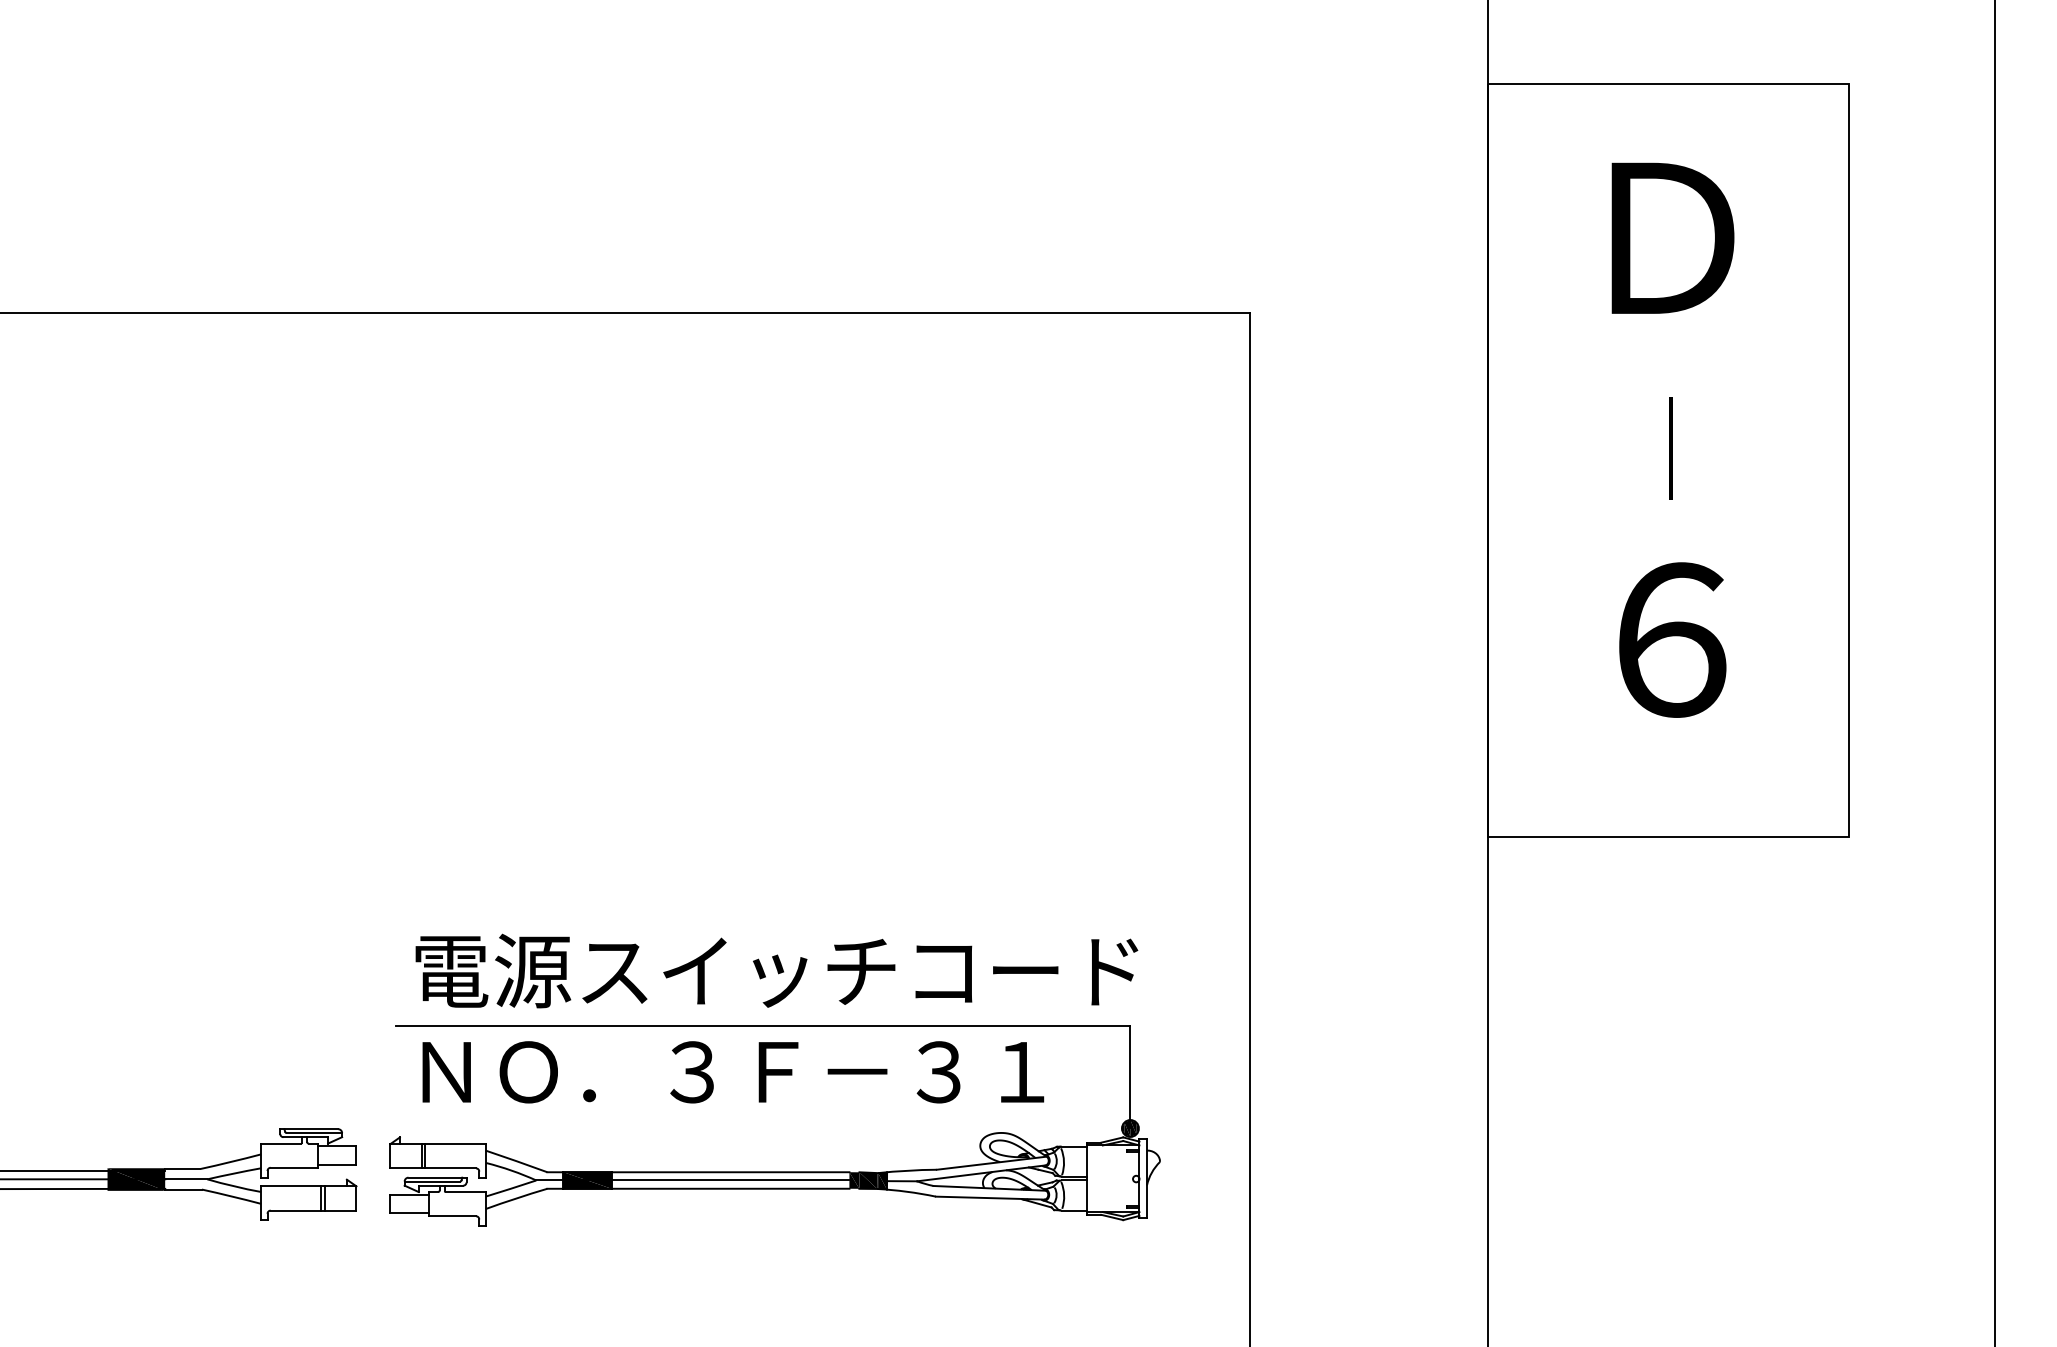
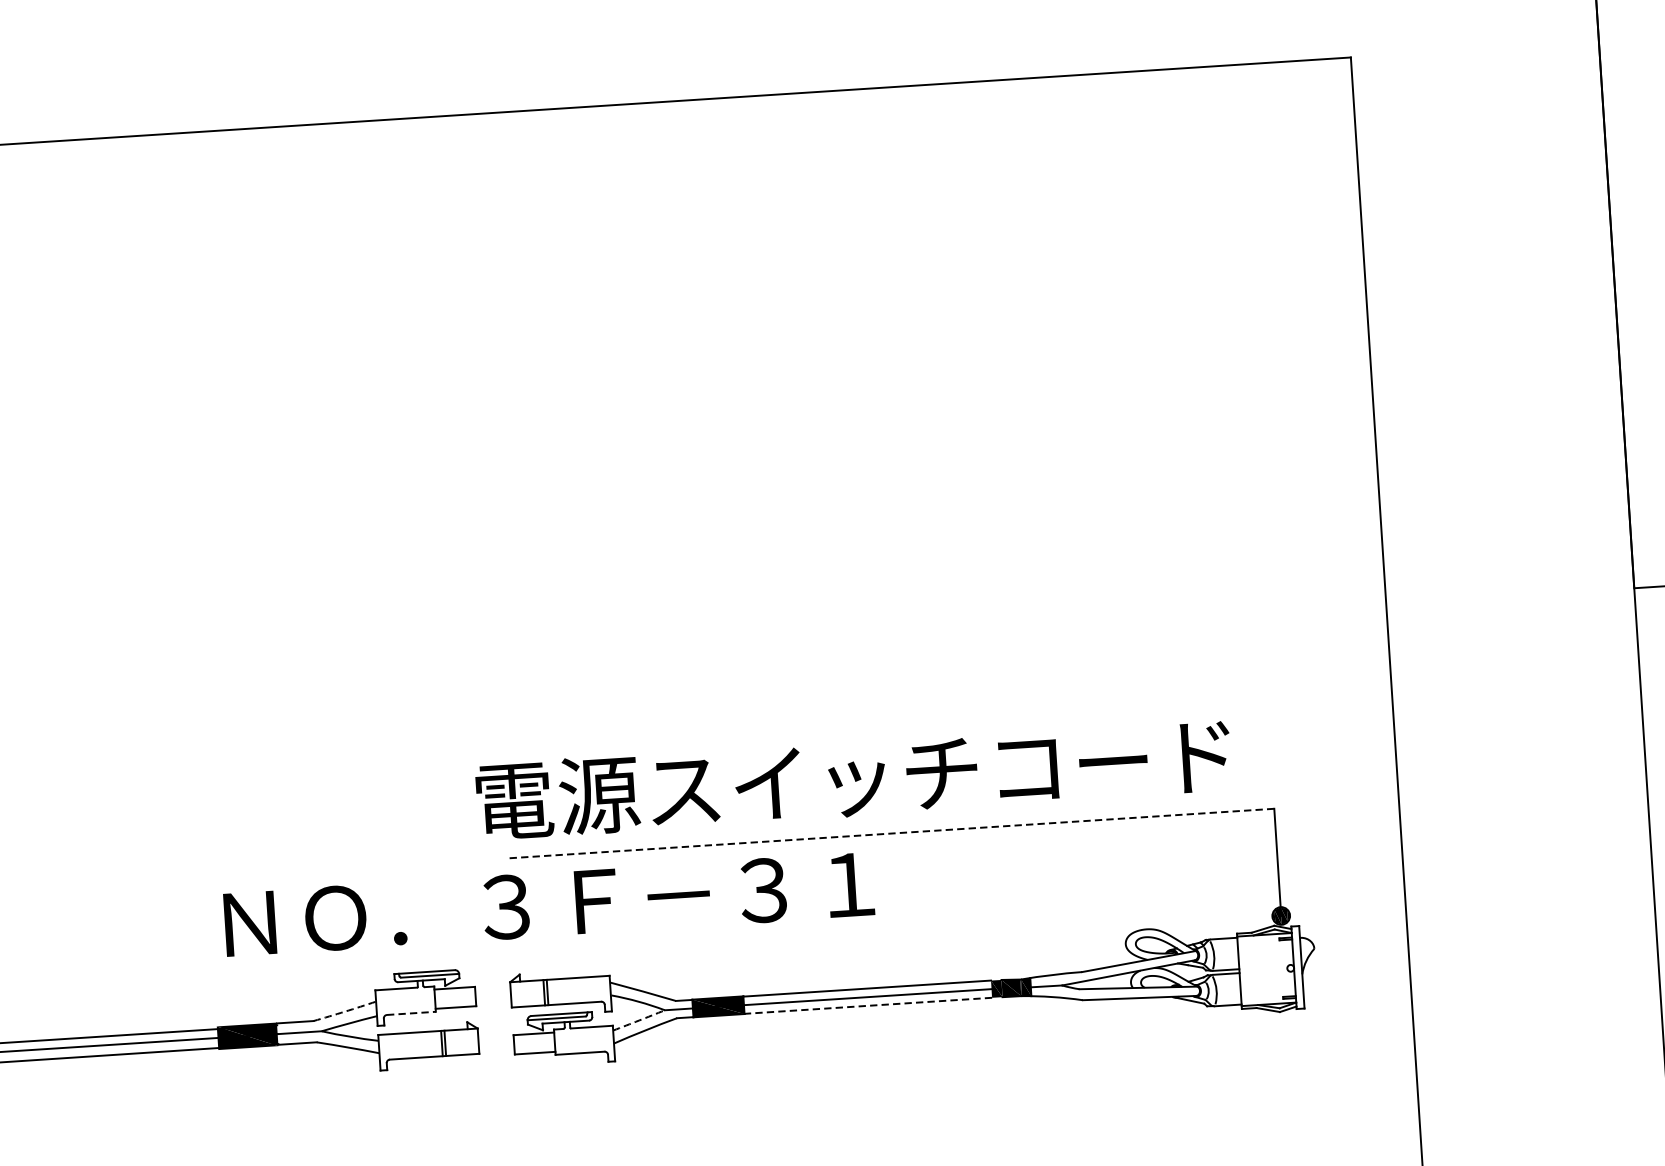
text: (776, 970) -> (853, 778), moved
line: (762, 1025) -> (890, 833), solid -> dashed
text: (733, 1072) -> (549, 904), moved
arc: (230, 1162) -> (344, 1012), solid -> dashed
line: (294, 1167) -> (411, 1013), solid -> dashed
arc: (511, 1188) -> (639, 1020), solid -> dashed
line: (730, 1188) -> (868, 1005), solid -> dashed

